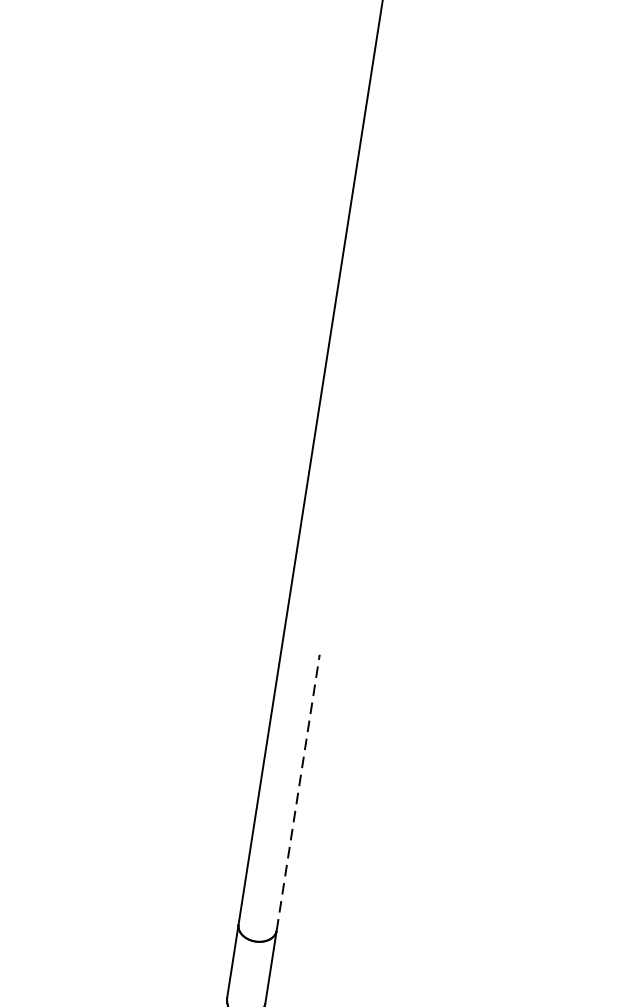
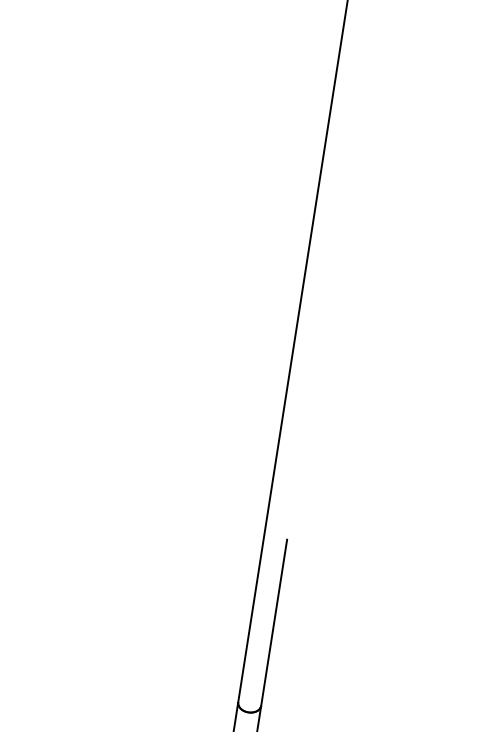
line: (298, 792) -> (274, 622), dashed -> solid

